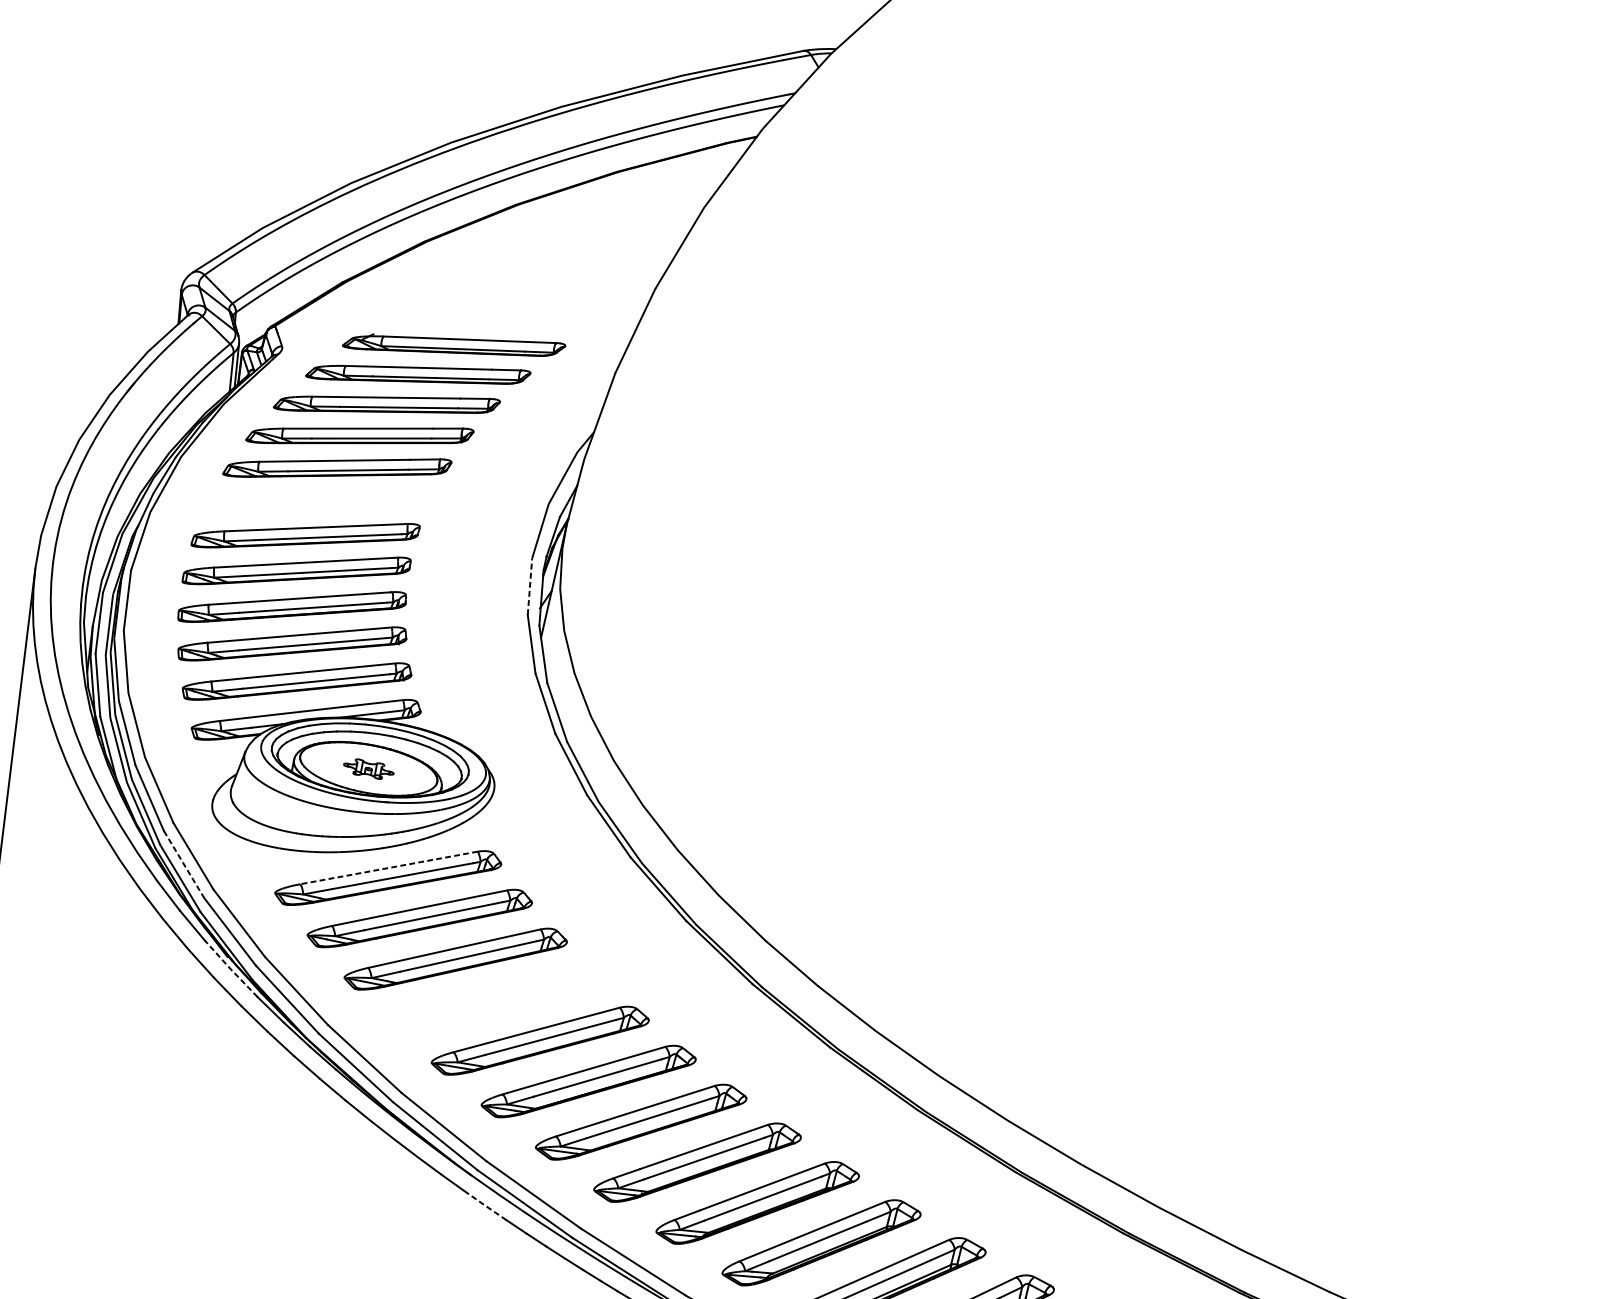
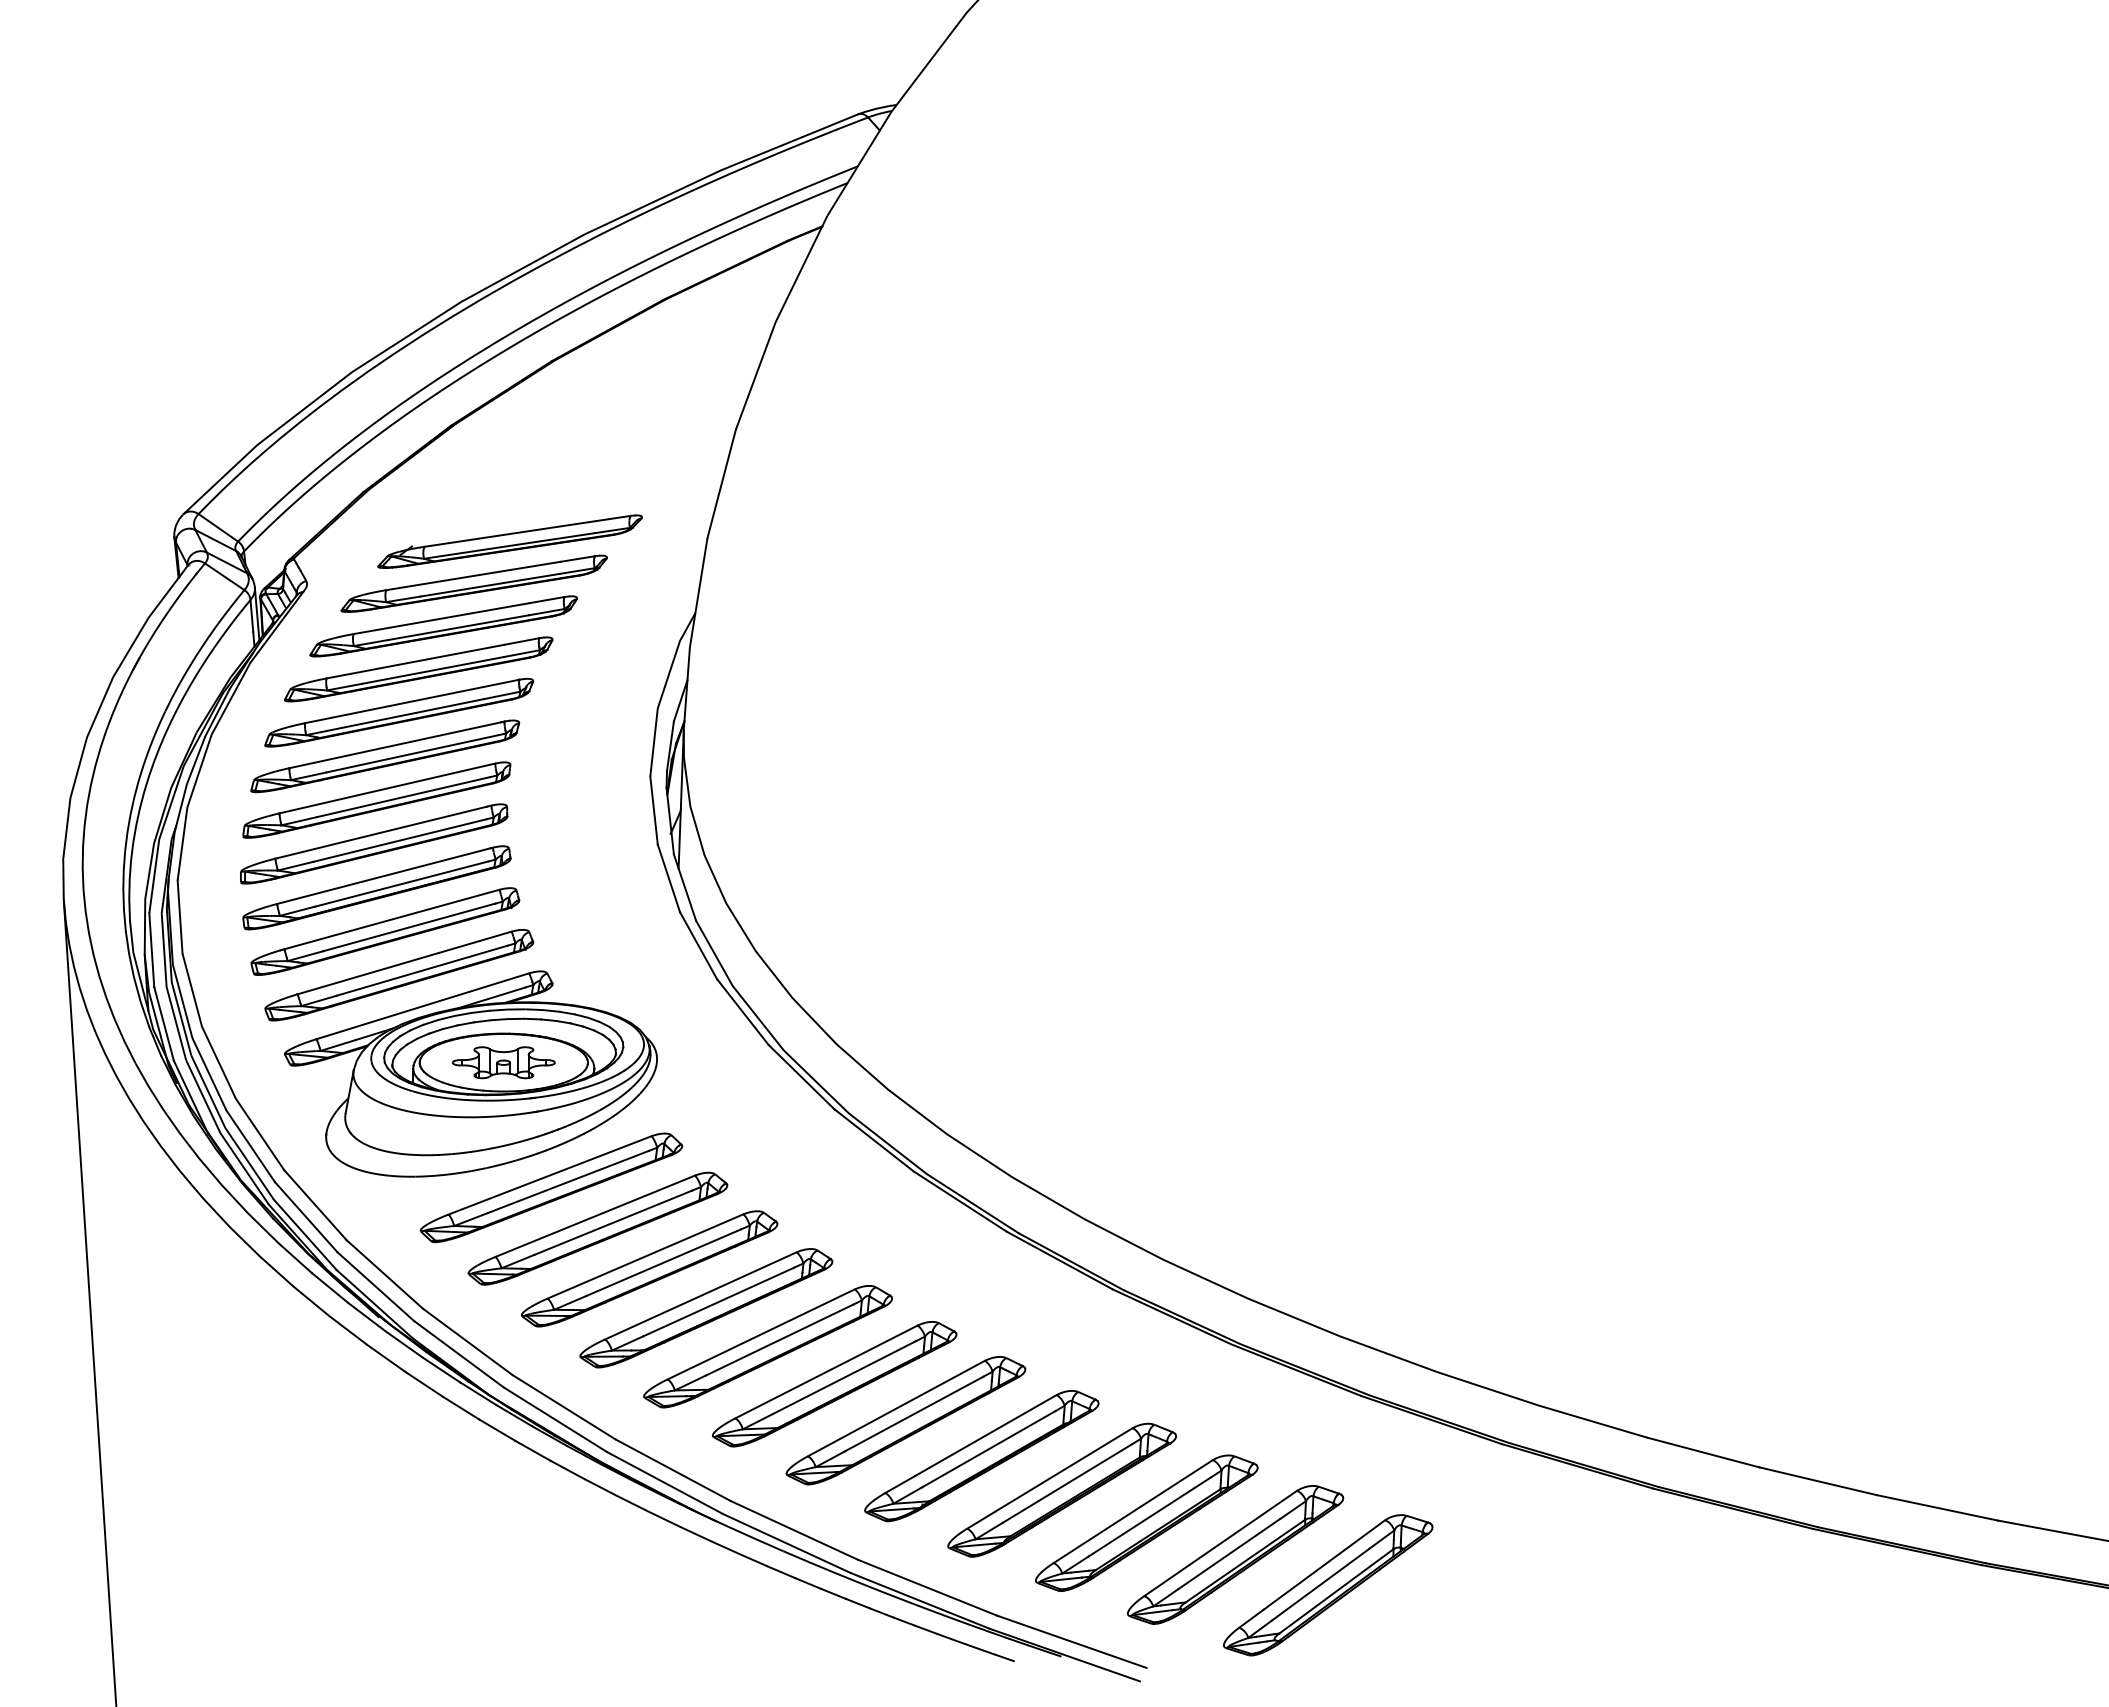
part: (319, 501) -> (385, 756), added
line: (530, 586) -> (654, 810), dashed -> solid
part: (368, 768) -> (503, 1062), size x1.67
line: (184, 864) -> (306, 1217), dashed -> solid
line: (389, 868) -> (550, 1175), dashed -> solid
line: (231, 969) -> (385, 1331), dashed -> solid
part: (496, 1000) -> (706, 1308), added
line: (485, 1206) -> (740, 1554), dashed -> solid

